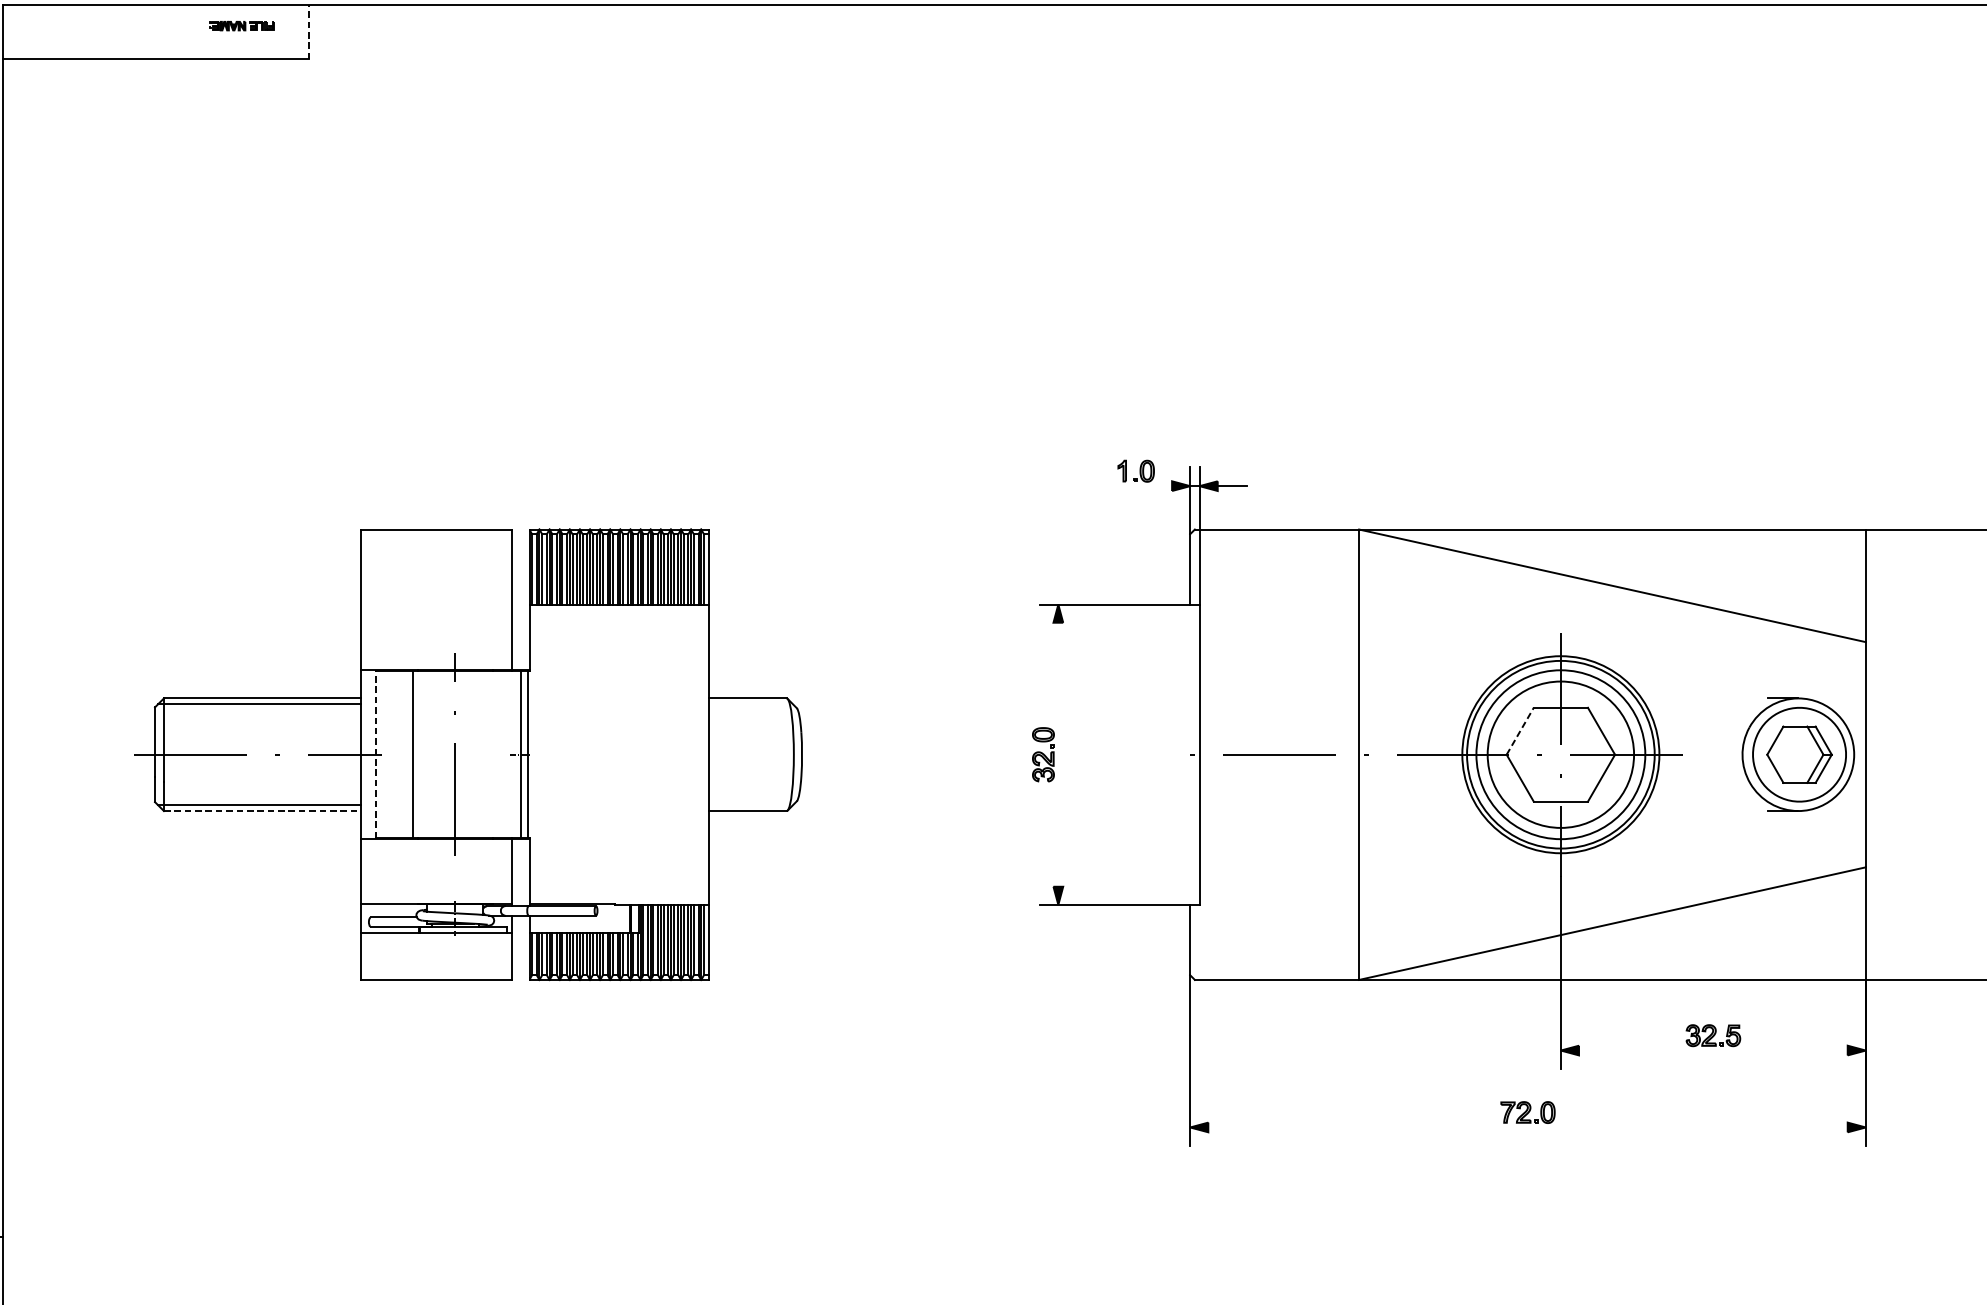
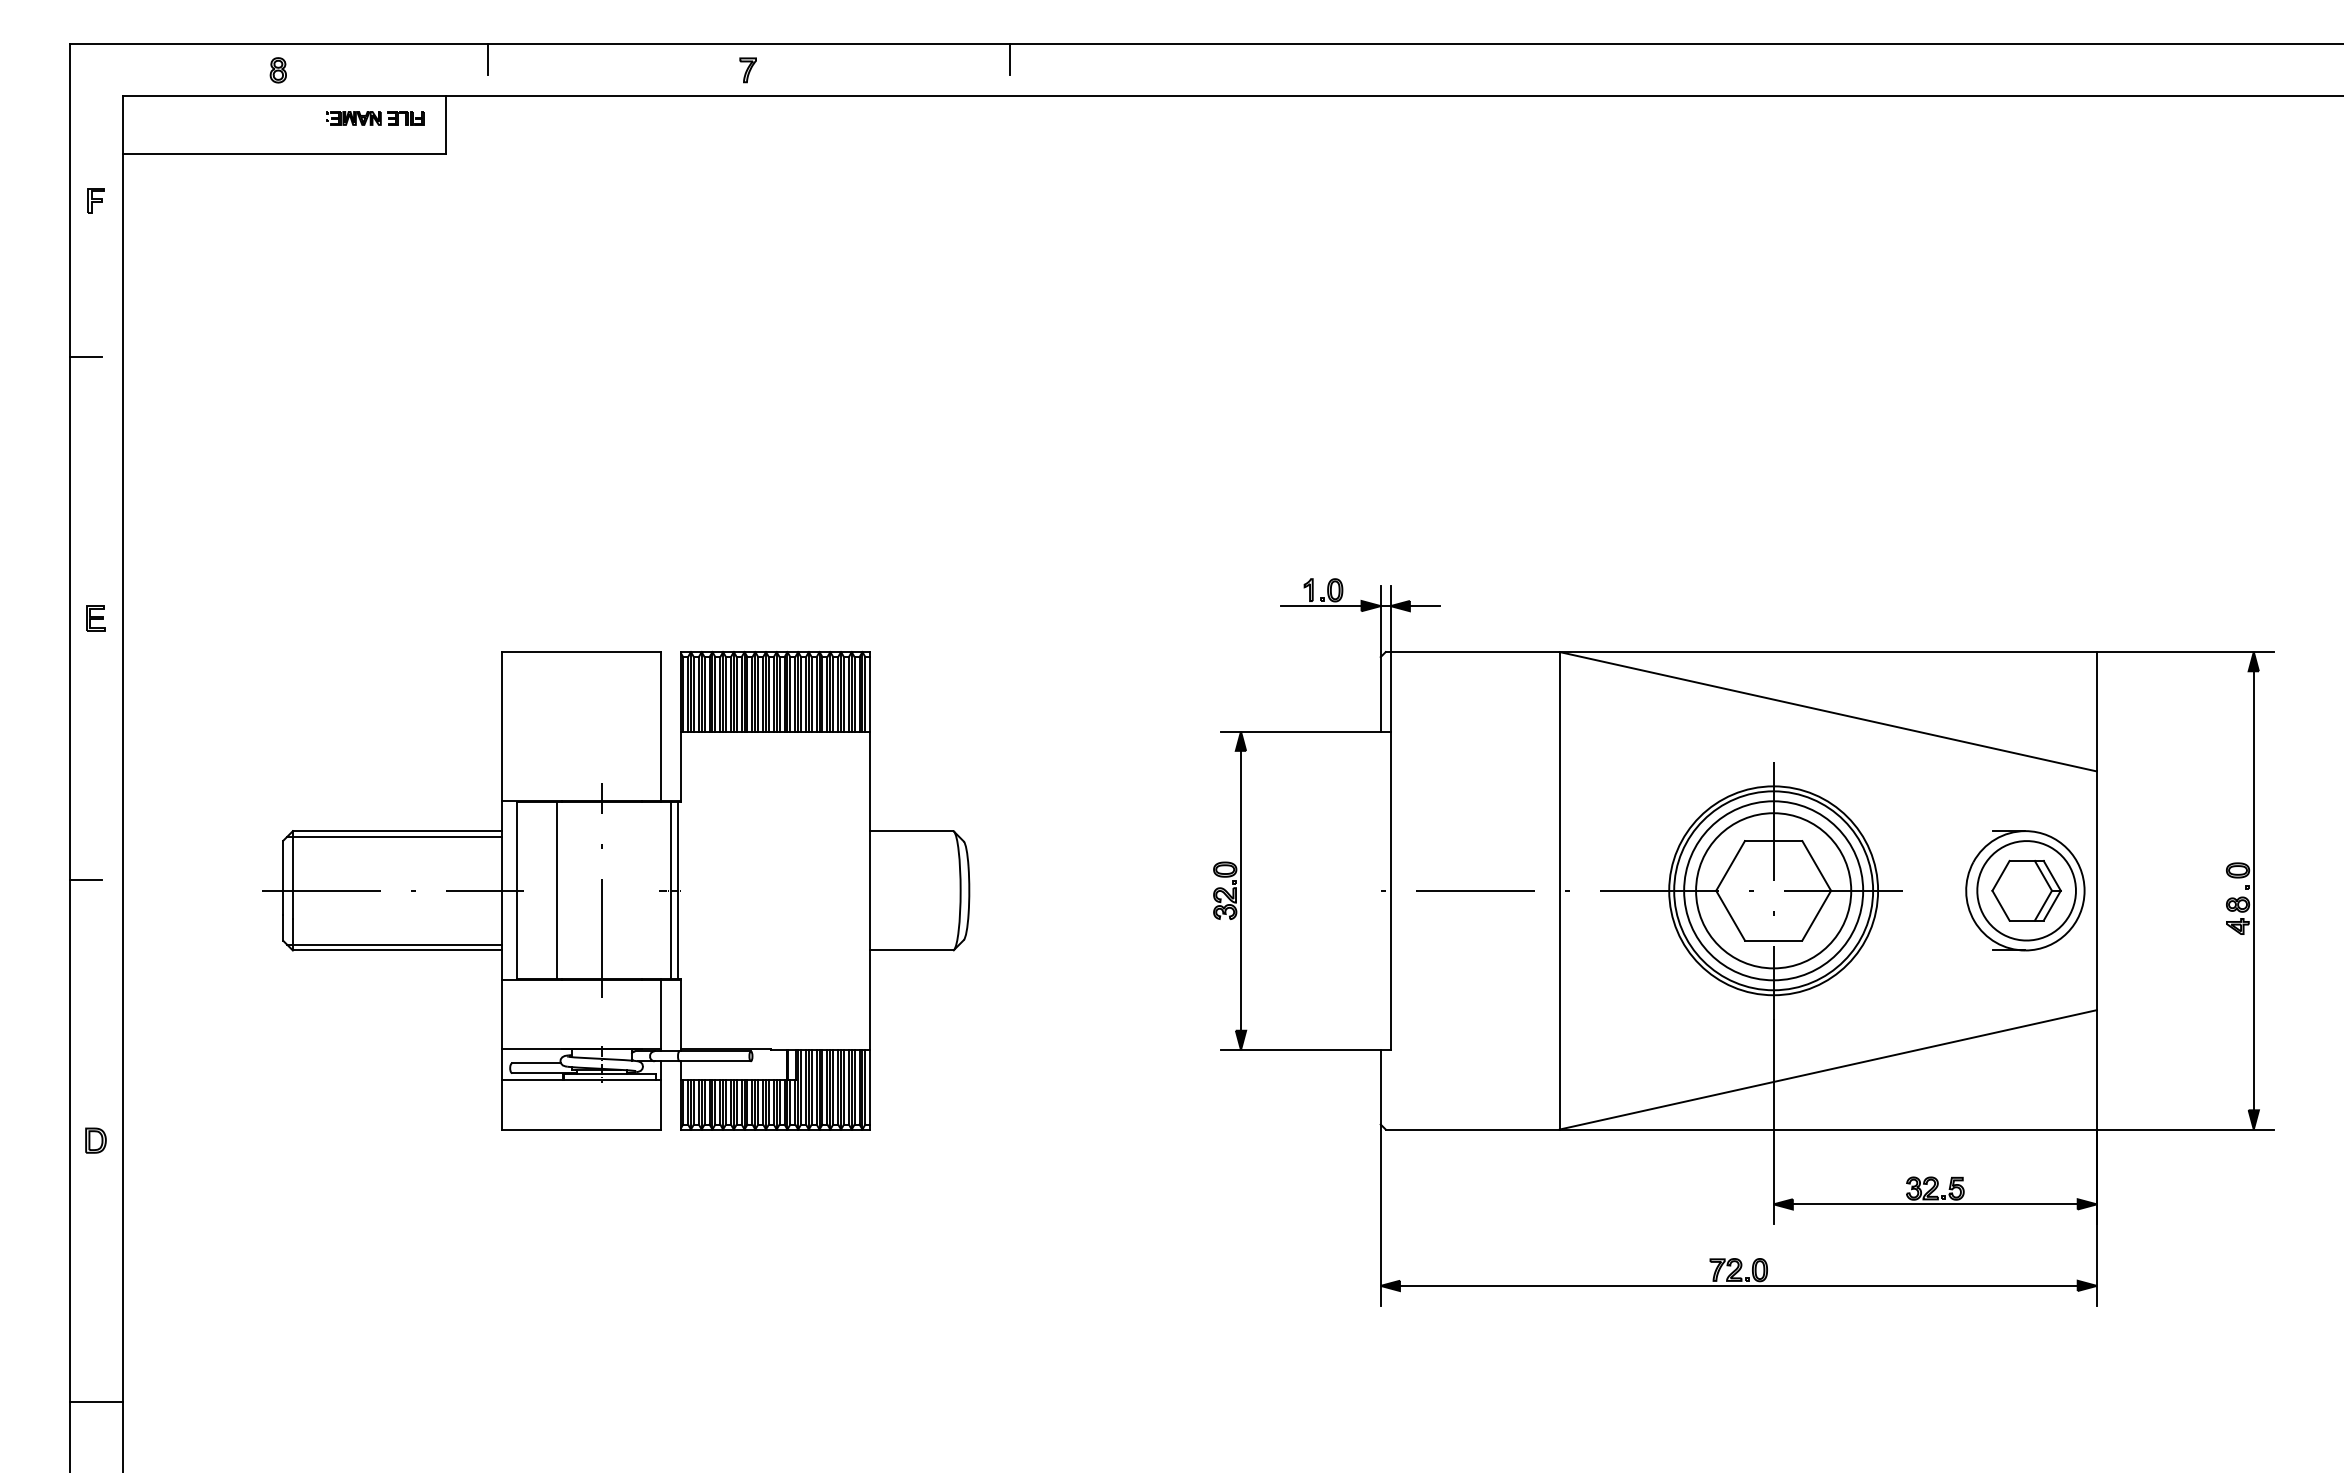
part: (241, 26) -> (375, 118), size x1.43
line: (308, 31) -> (446, 124), dashed -> solid
line: (1134, 486) -> (1321, 606), added
line: (1520, 730) -> (1730, 865), dashed -> solid
line: (375, 754) -> (517, 890), dashed -> solid
line: (1057, 754) -> (1240, 890), added
line: (262, 811) -> (397, 950), dashed -> solid
line: (1712, 1050) -> (1934, 1204), added
line: (1527, 1127) -> (1738, 1285), added

